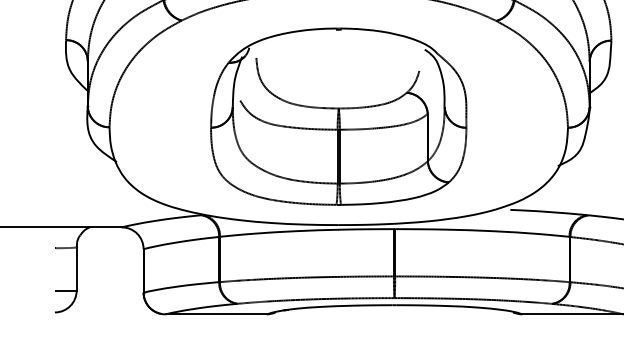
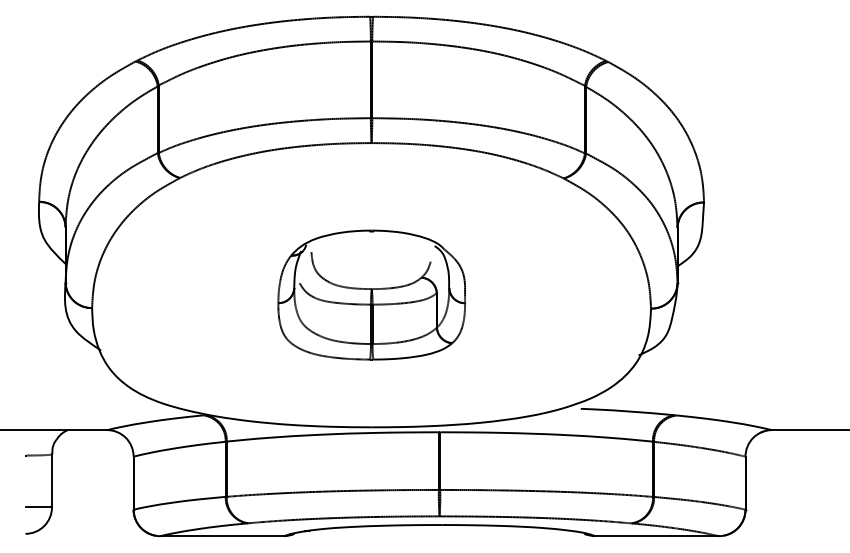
part: (338, 116) -> (371, 294), size x0.6

